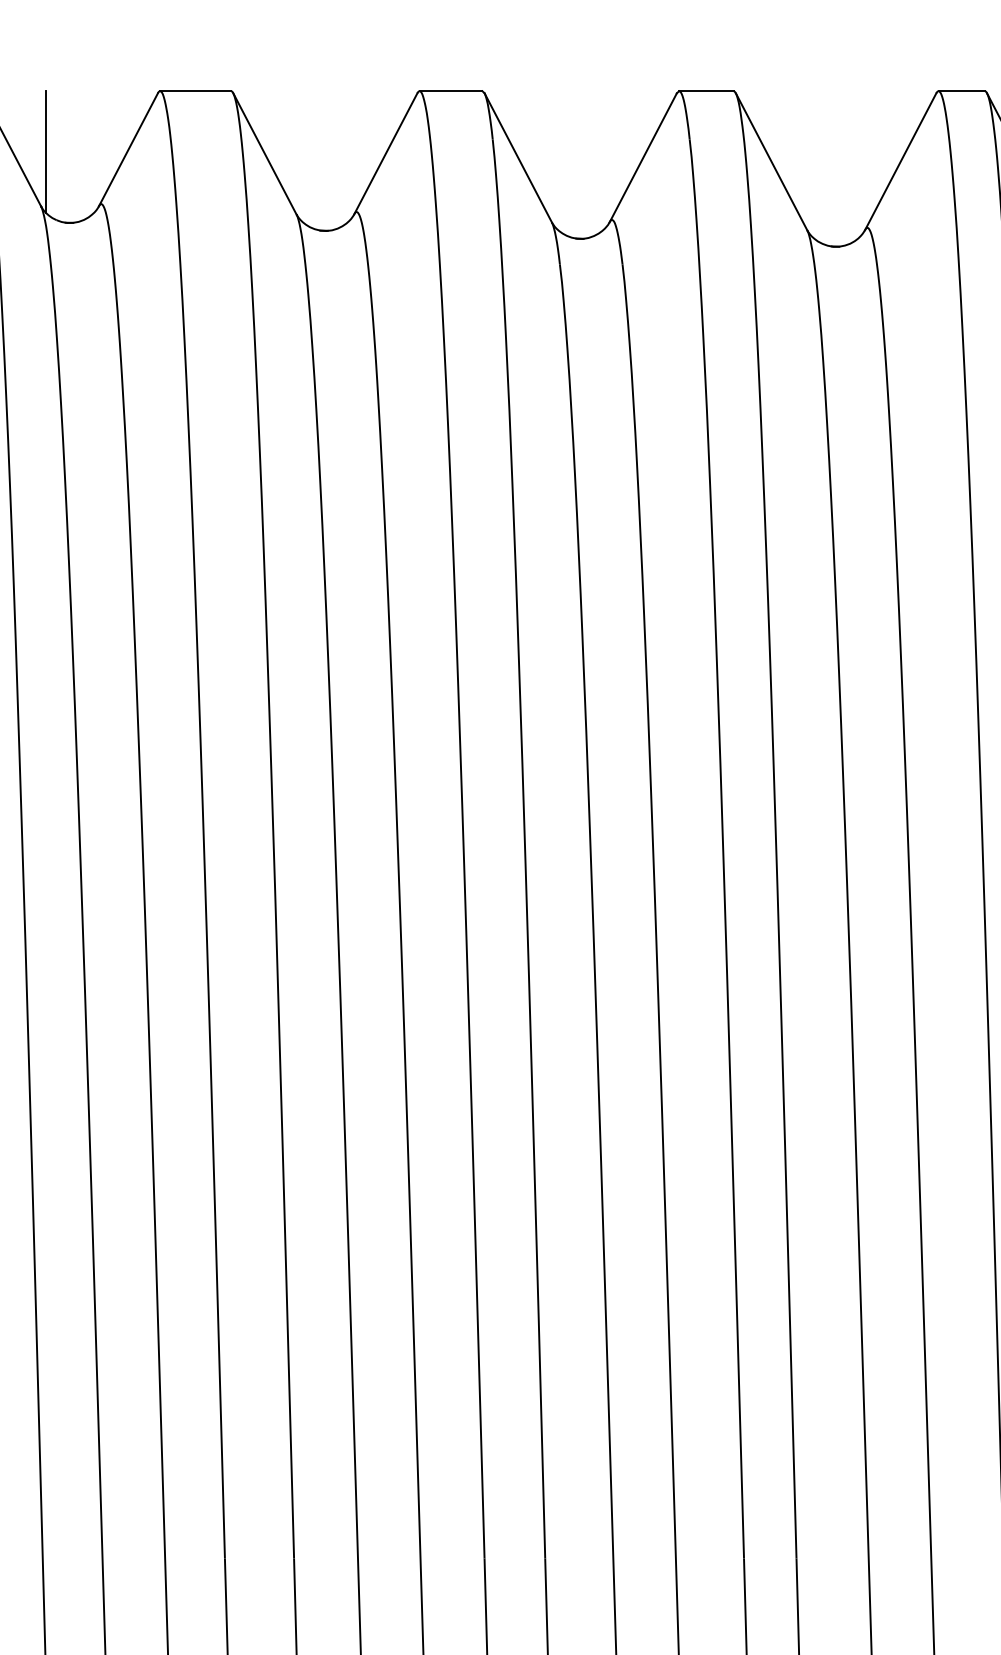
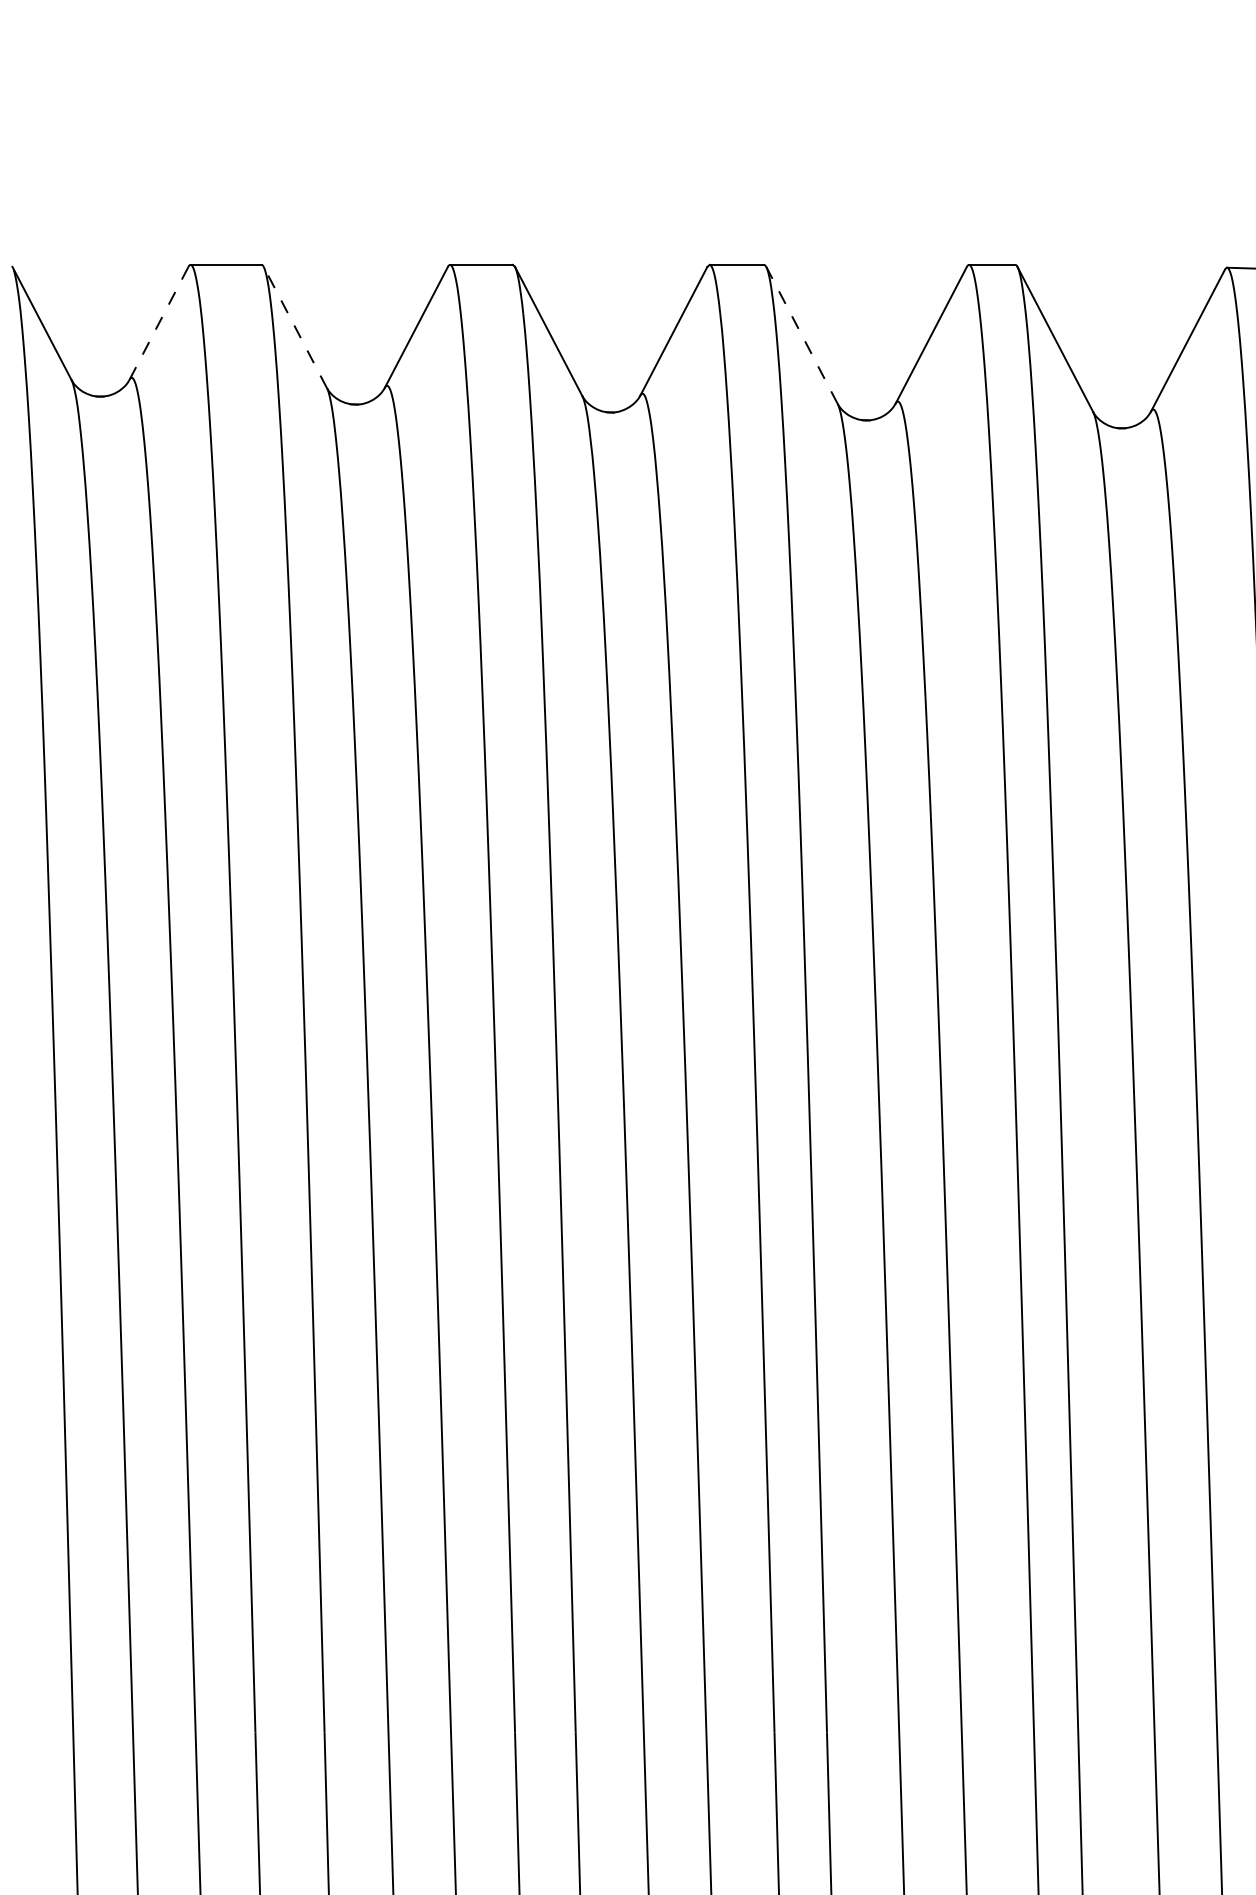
line: (128, 149) -> (158, 323), solid -> dashed
line: (46, 151) -> (76, 325), removed
line: (265, 153) -> (295, 327), solid -> dashed
line: (771, 160) -> (801, 334), solid -> dashed

